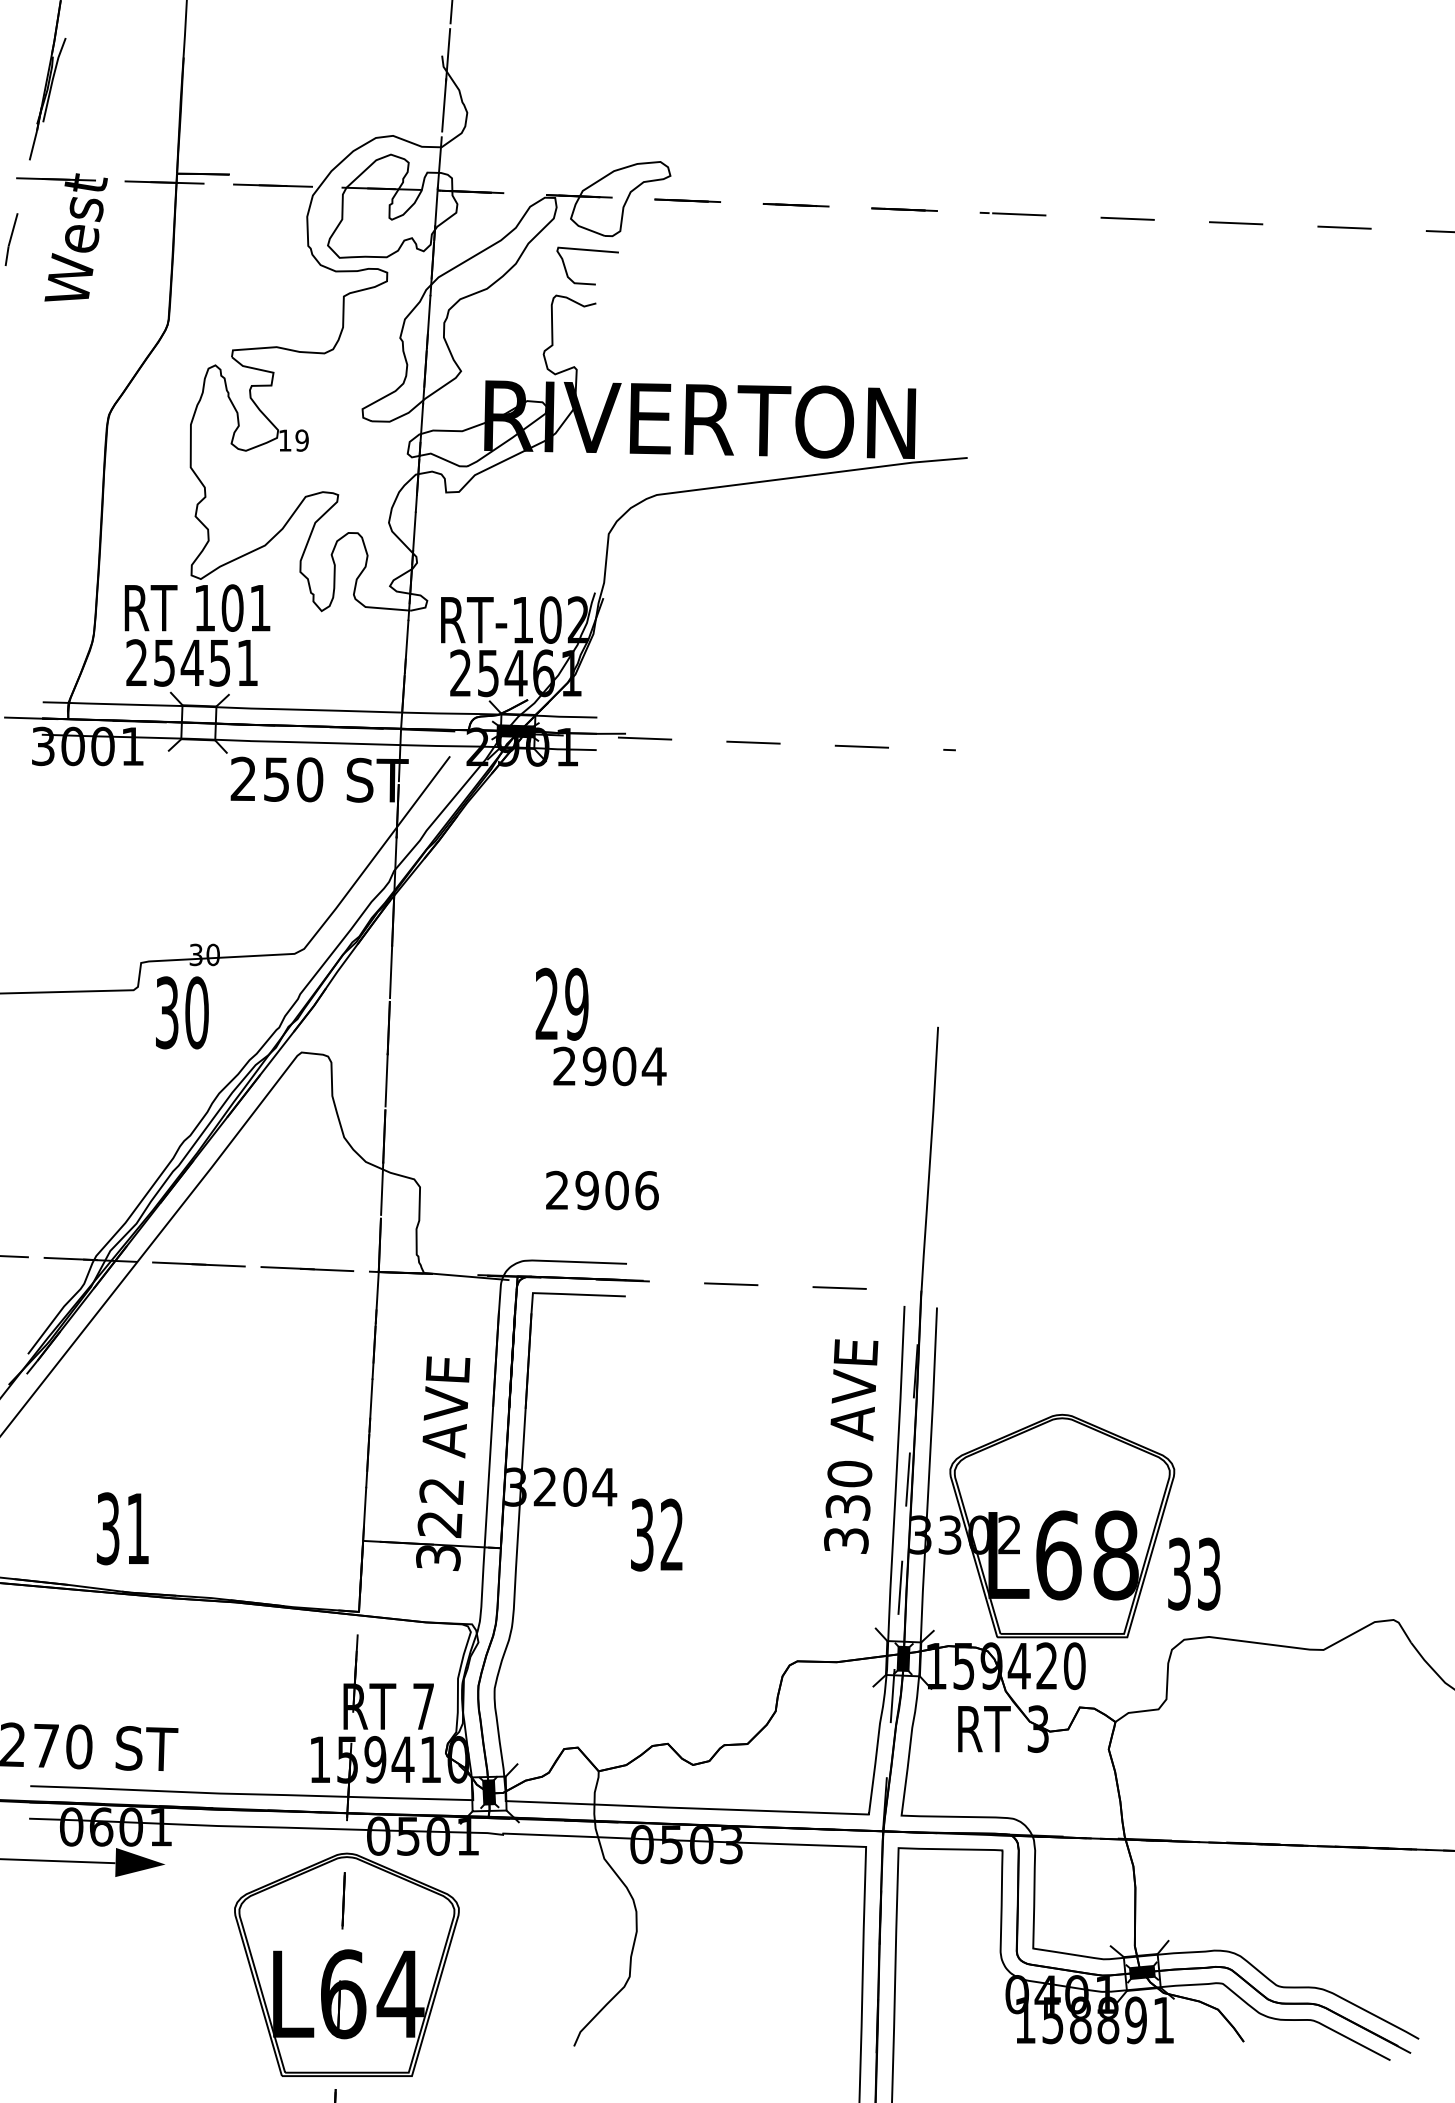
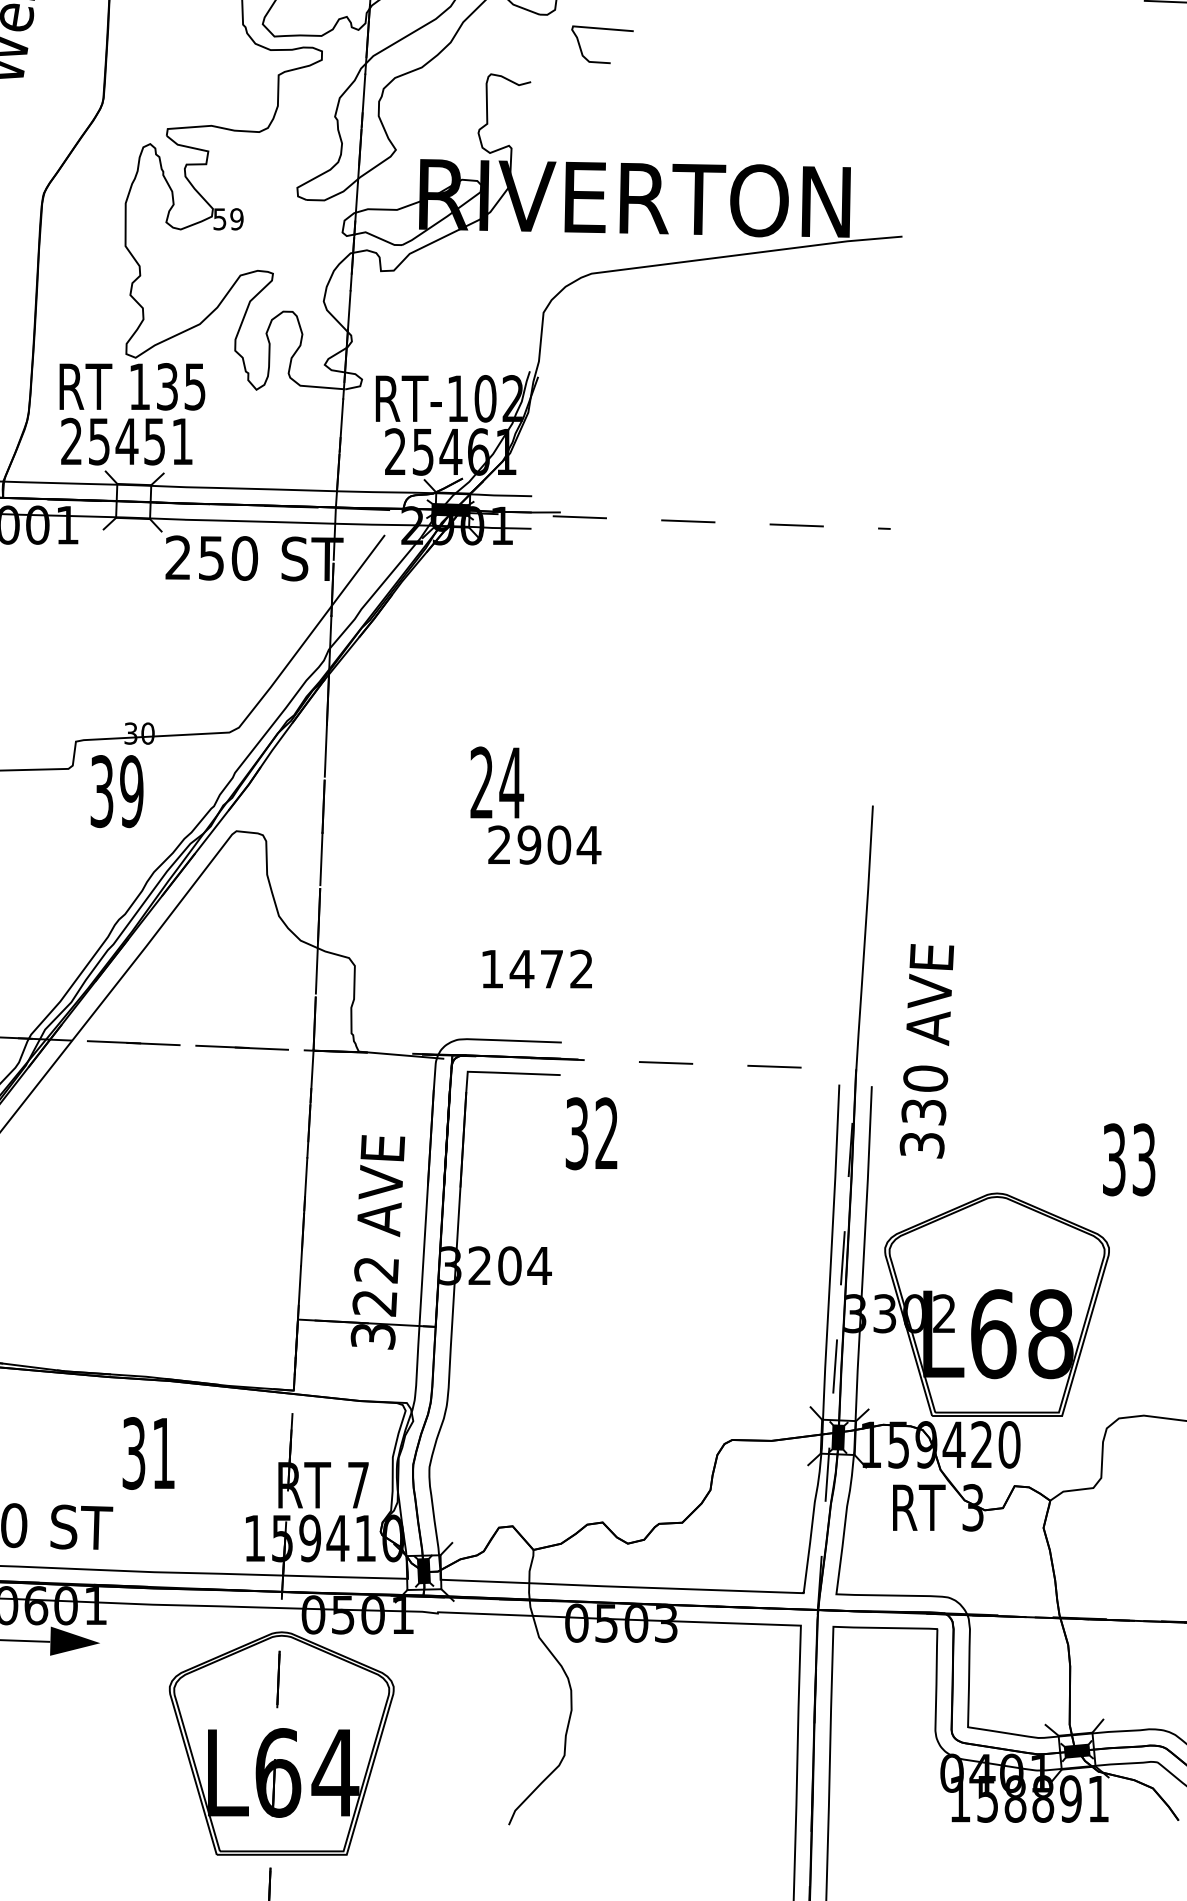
curve: (589, 251) -> (604, 30), moved
text: (284, 440) -> (219, 219), 19 -> 59
text: (245, 607) -> (180, 386), 101 -> 135
text: (576, 1003) -> (511, 782), 29 -> 24
text: (196, 1012) -> (131, 791), 30 -> 39
text: (602, 1190) -> (537, 969), 2906 -> 1472
text: (851, 1446) -> (927, 1051), moved
text: (122, 1528) -> (148, 1453), moved
text: (656, 1534) -> (591, 1133), moved
text: (1194, 1573) -> (1129, 1159), moved

